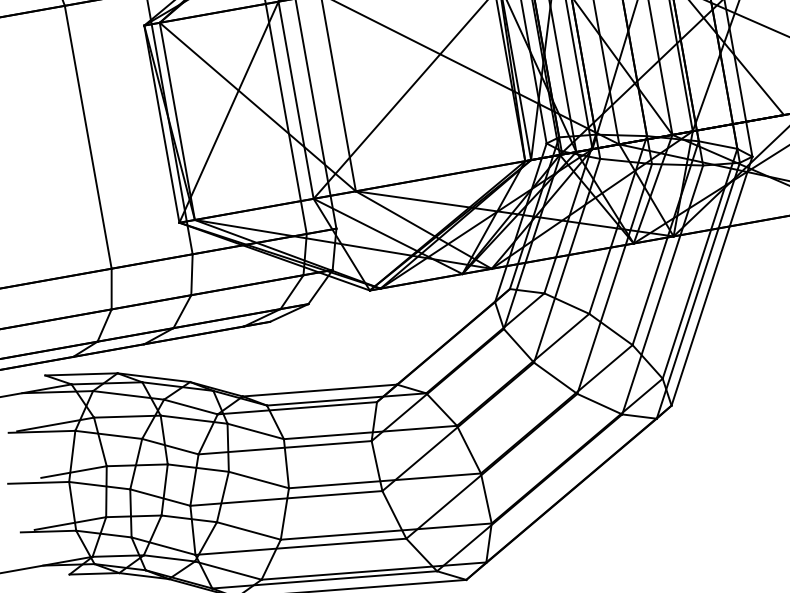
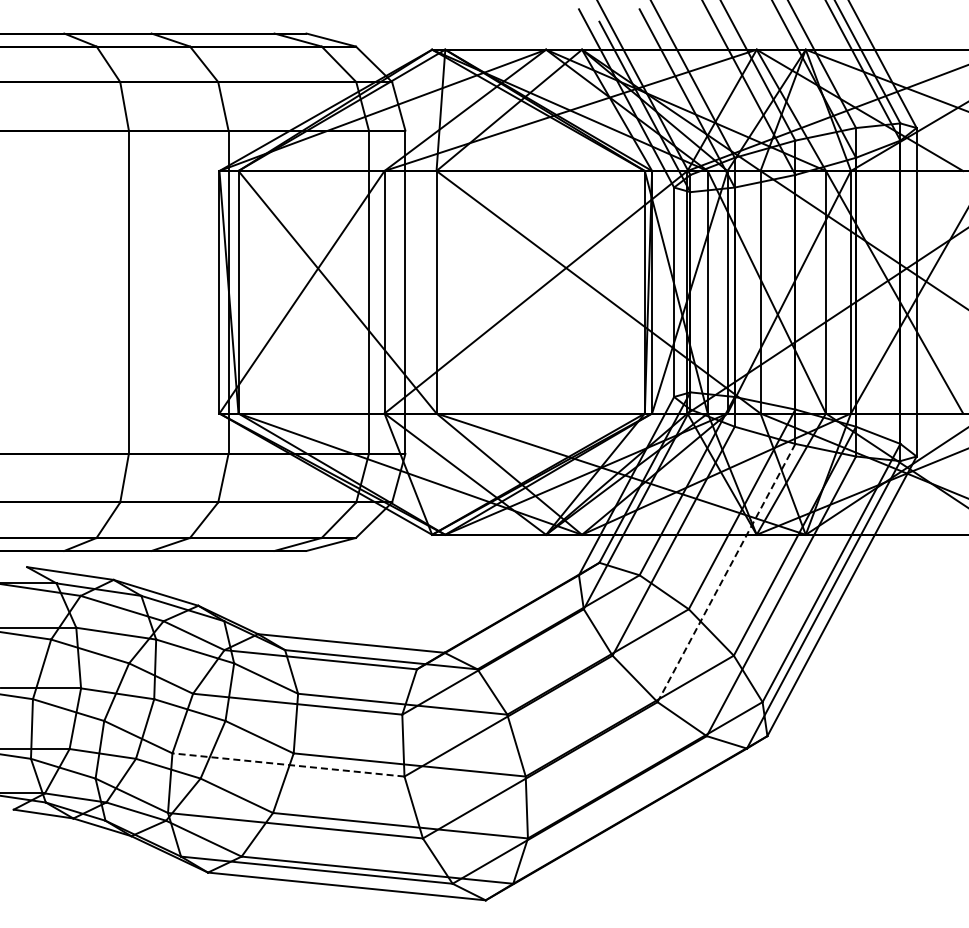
line: (614, 279) -> (726, 573), solid -> dashed
line: (286, 498) -> (288, 764), solid -> dashed

